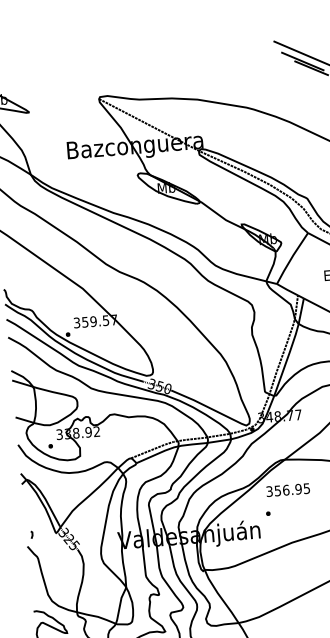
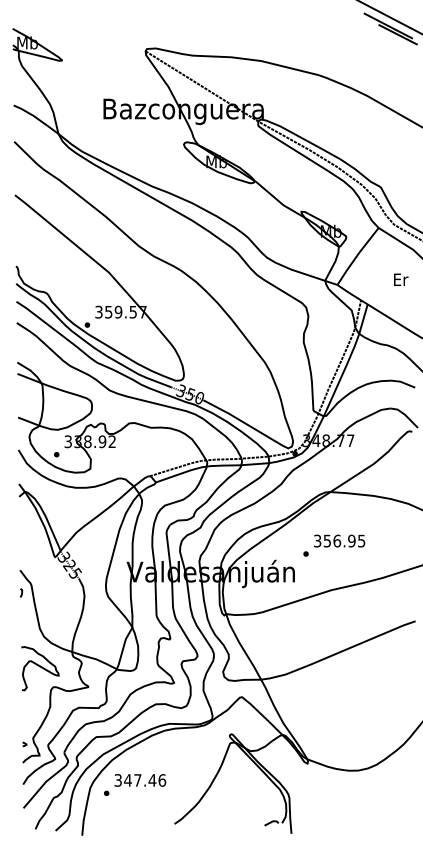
text: (288, 489) -> (339, 540), moved
line: (31, 534) -> (21, 592), moved

